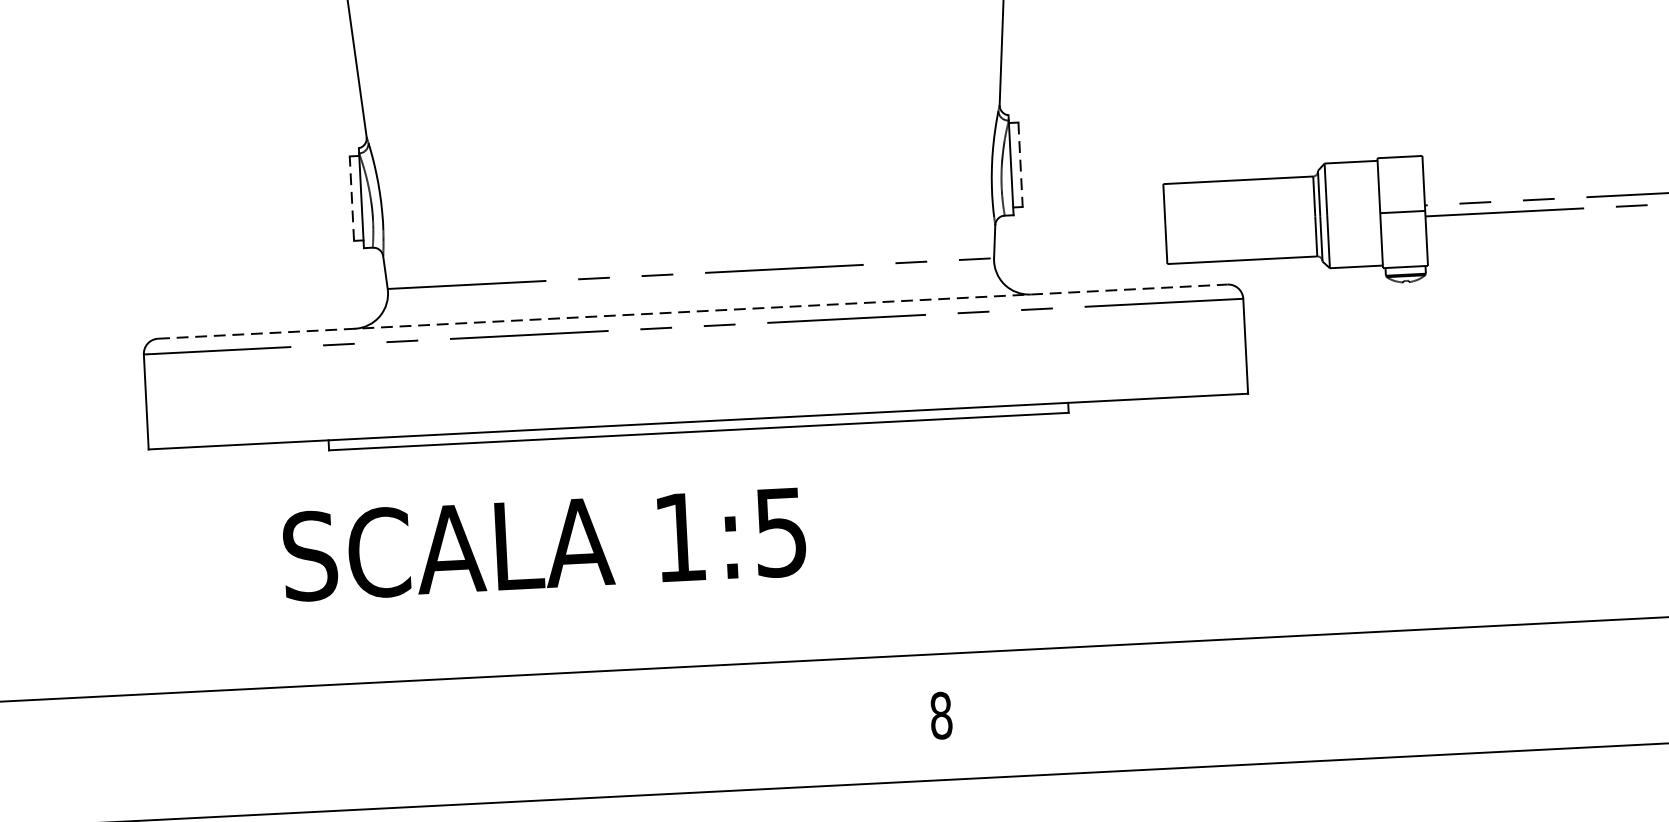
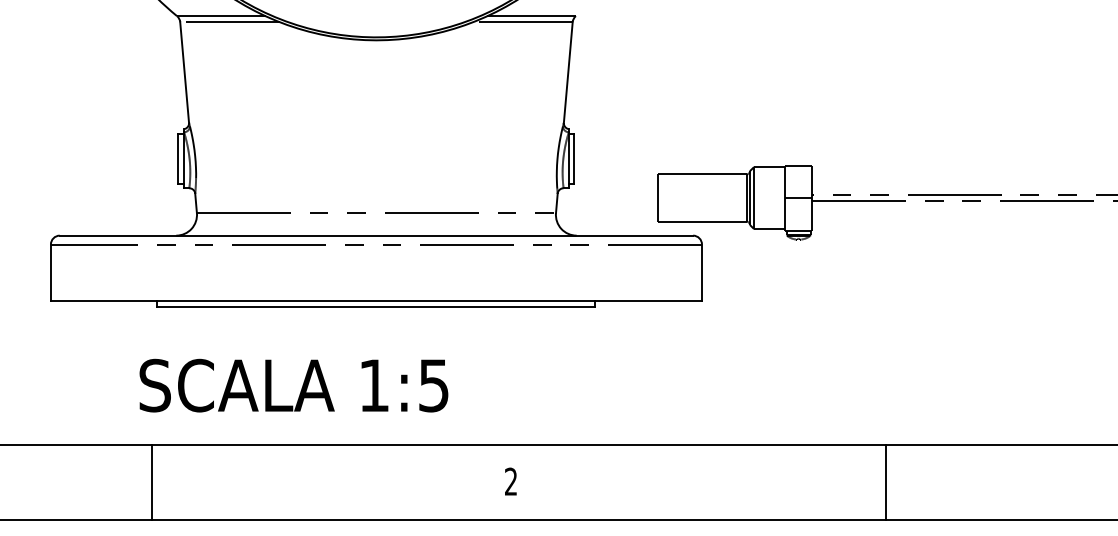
line: (1020, 166) -> (574, 159), dashed -> solid
line: (351, 198) -> (178, 158), dashed -> solid
line: (692, 311) -> (376, 235), dashed -> solid
text: (543, 544) -> (293, 385), moved
line: (1575, 684) -> (886, 482), added
text: (940, 715) -> (510, 481), 8 -> 2
line: (335, 747) -> (152, 482), added

